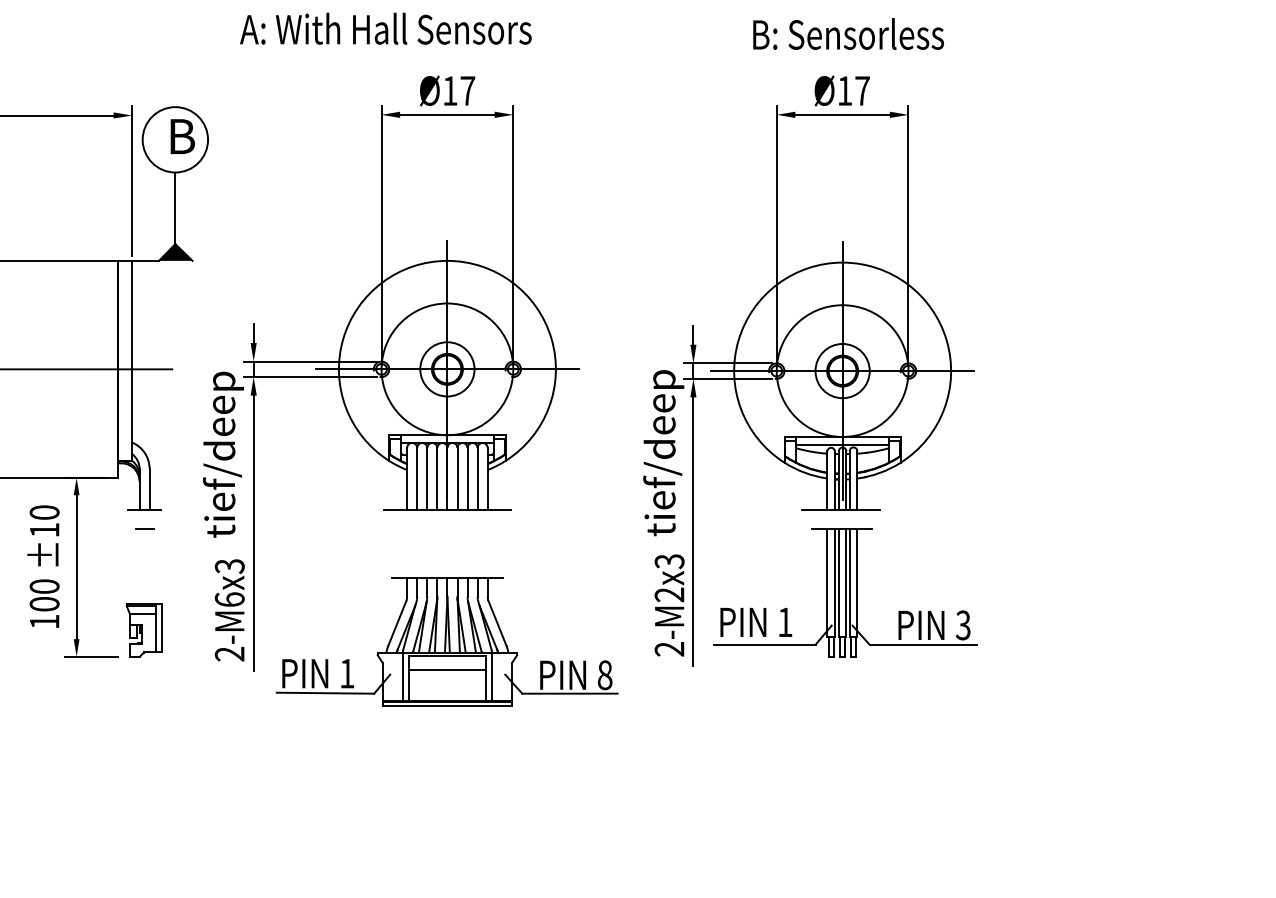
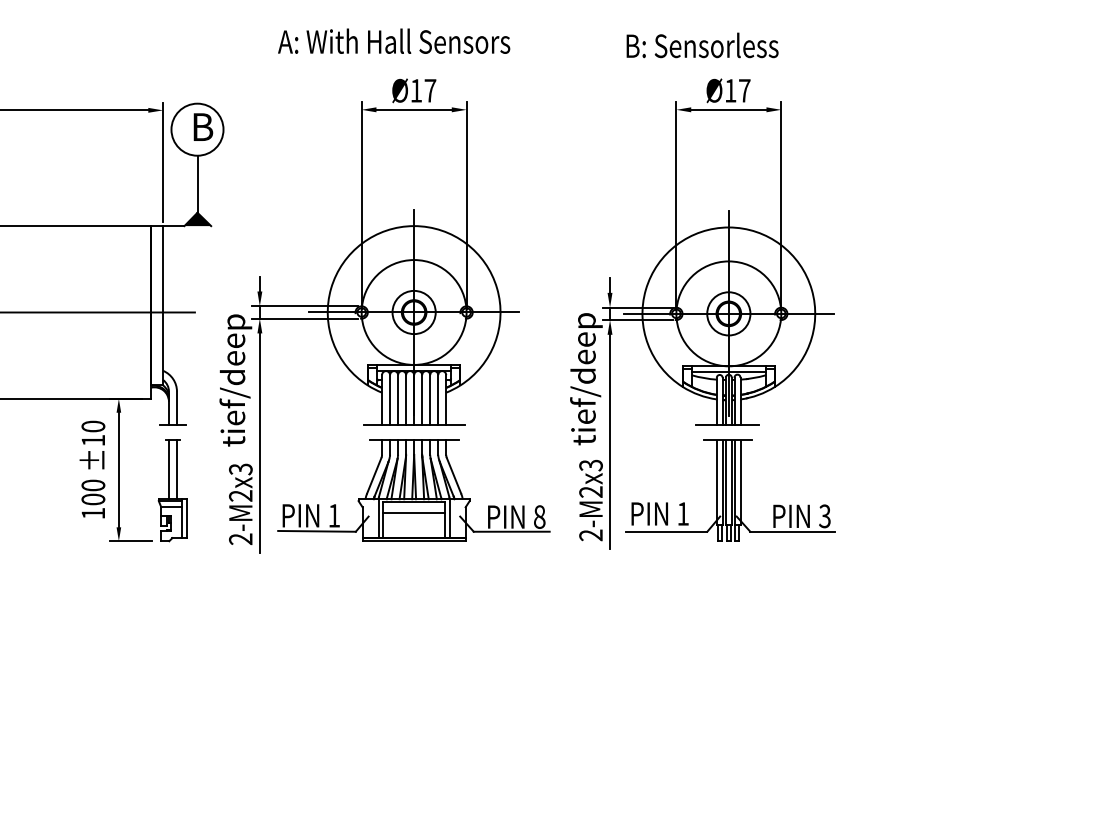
text: (386, 27) -> (394, 40), moved
text: (848, 34) -> (702, 45), moved
line: (140, 566) -> (169, 469), added
line: (150, 566) -> (177, 469), added
text: (229, 599) -> (240, 495), 2-M6 -> 2-M2
part: (446, 641) -> (413, 490), moved

